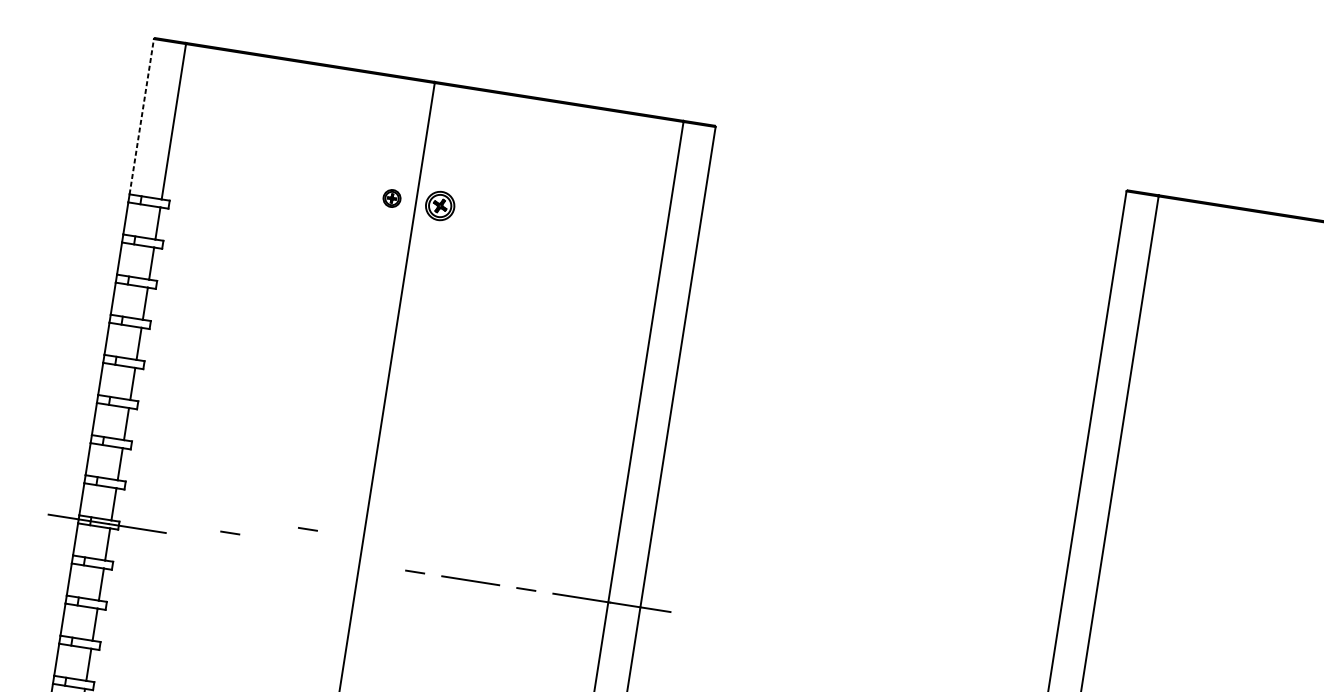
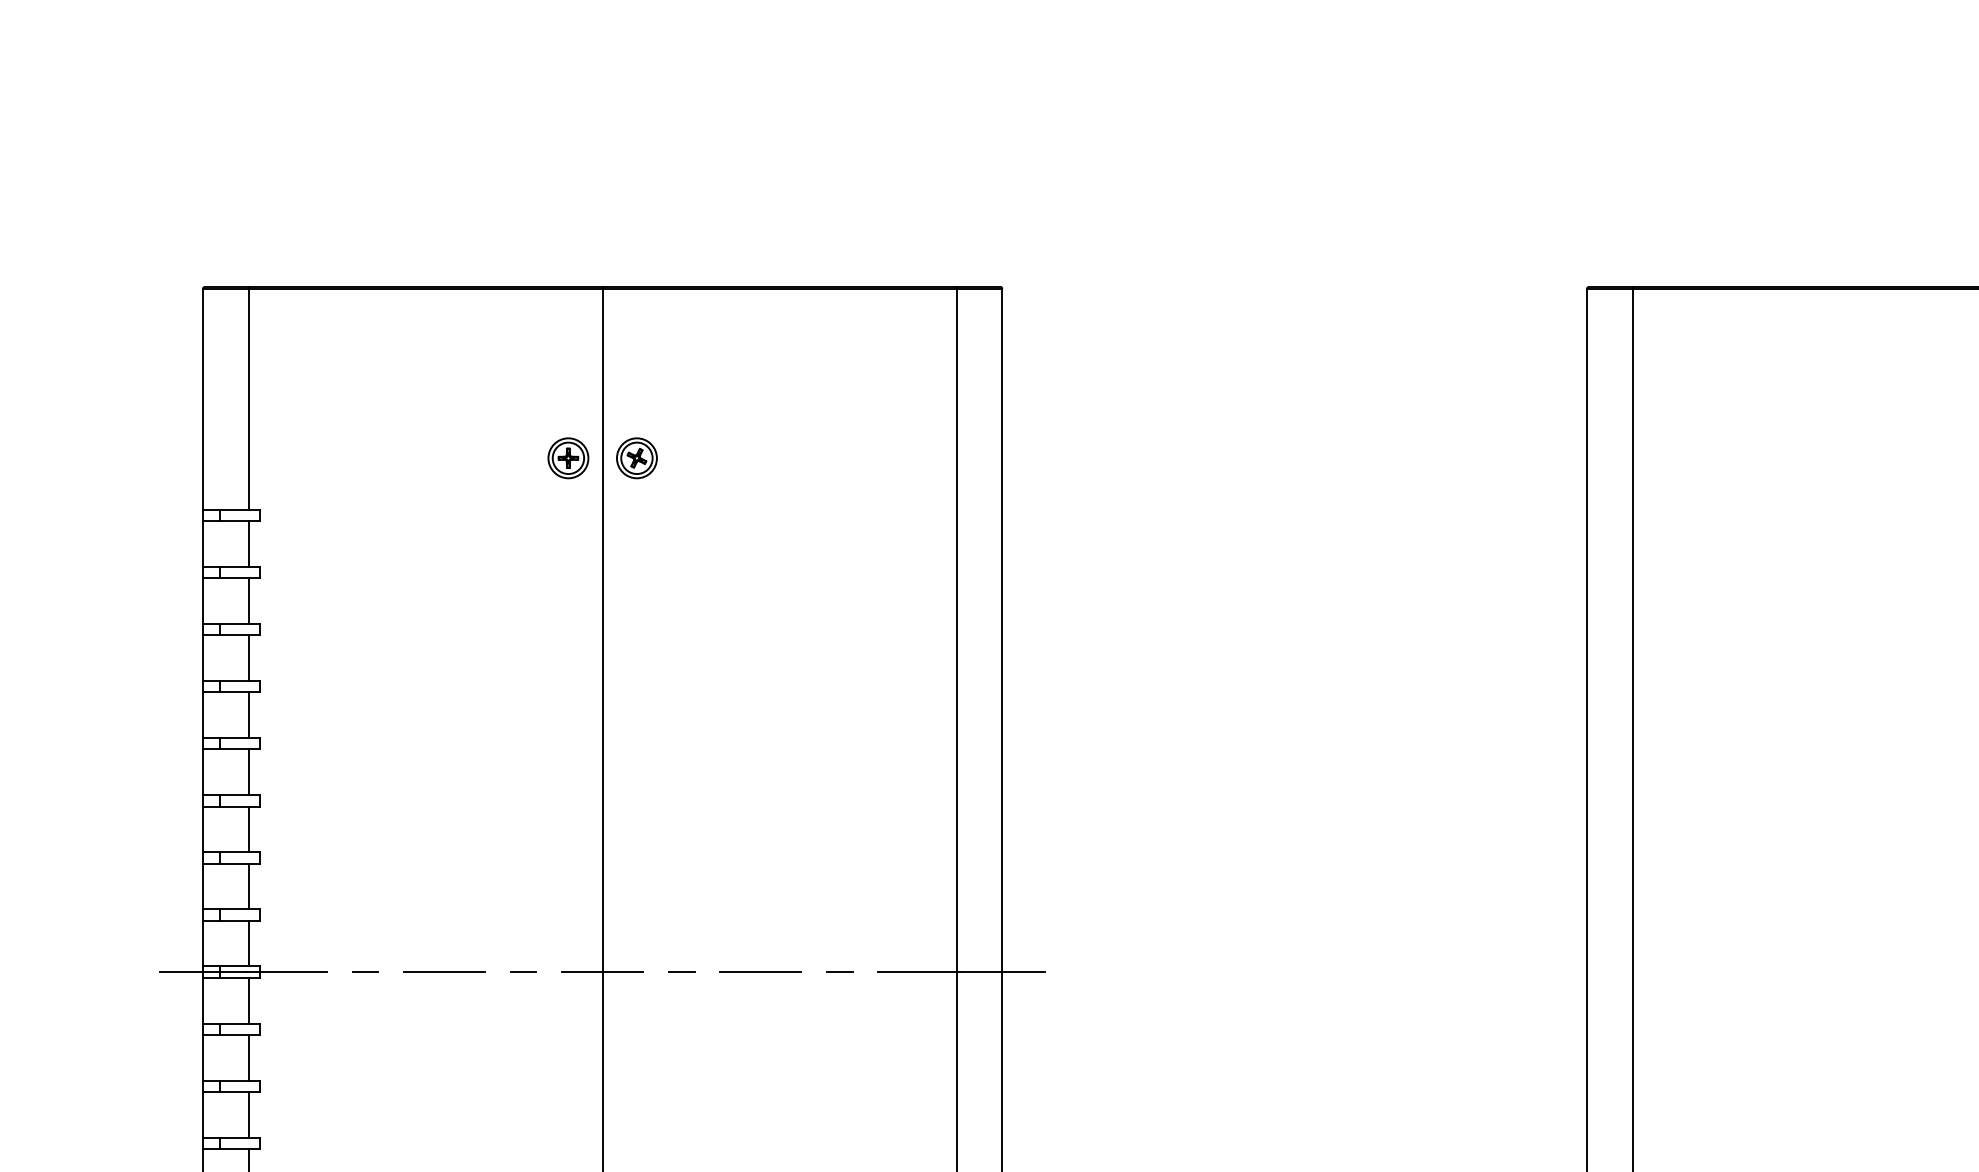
line: (142, 116) -> (203, 398), dashed -> solid
part: (392, 198) -> (568, 458), size x1.67
line: (307, 528) -> (523, 971), moved
line: (230, 532) -> (365, 971), moved
line: (248, 546) -> (444, 972), added
line: (359, 563) -> (602, 972), added

